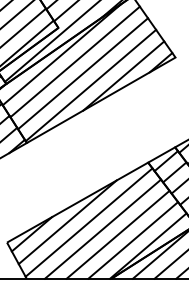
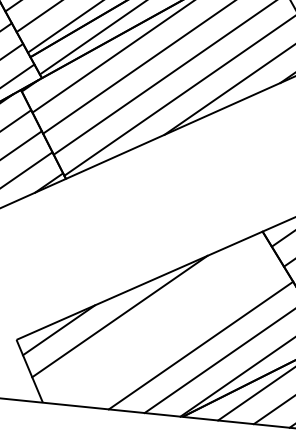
line: (88, 222) -> (154, 320), removed
line: (103, 228) -> (177, 332), removed

